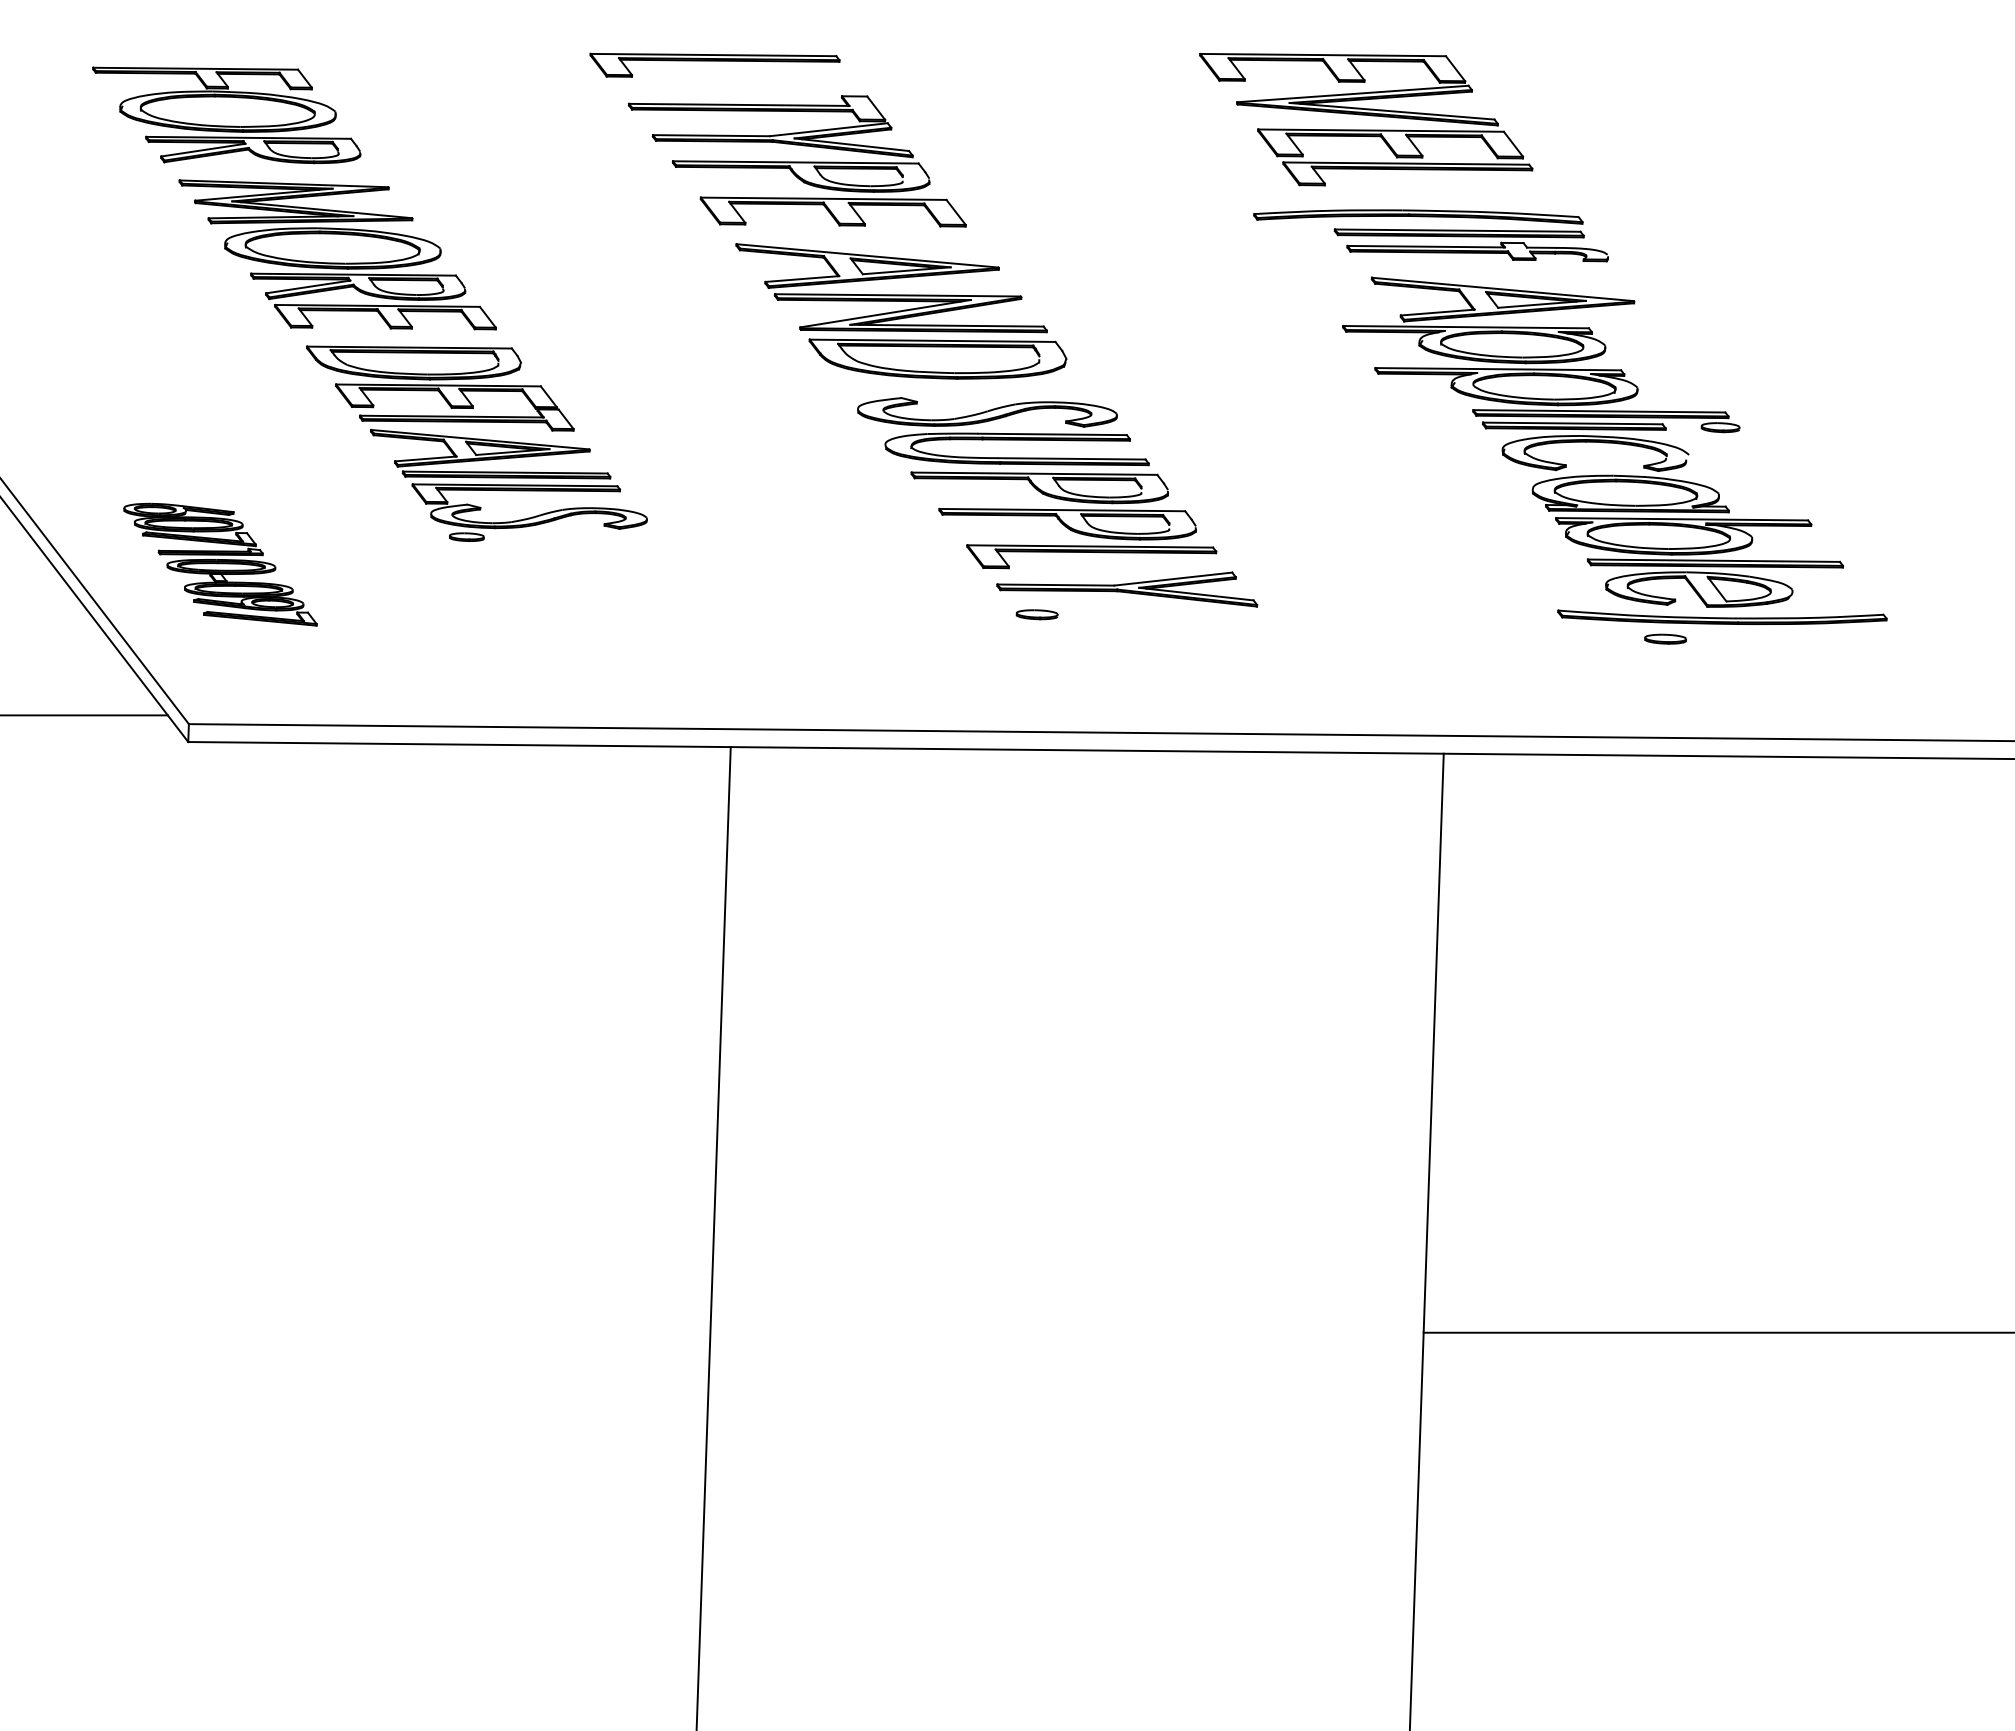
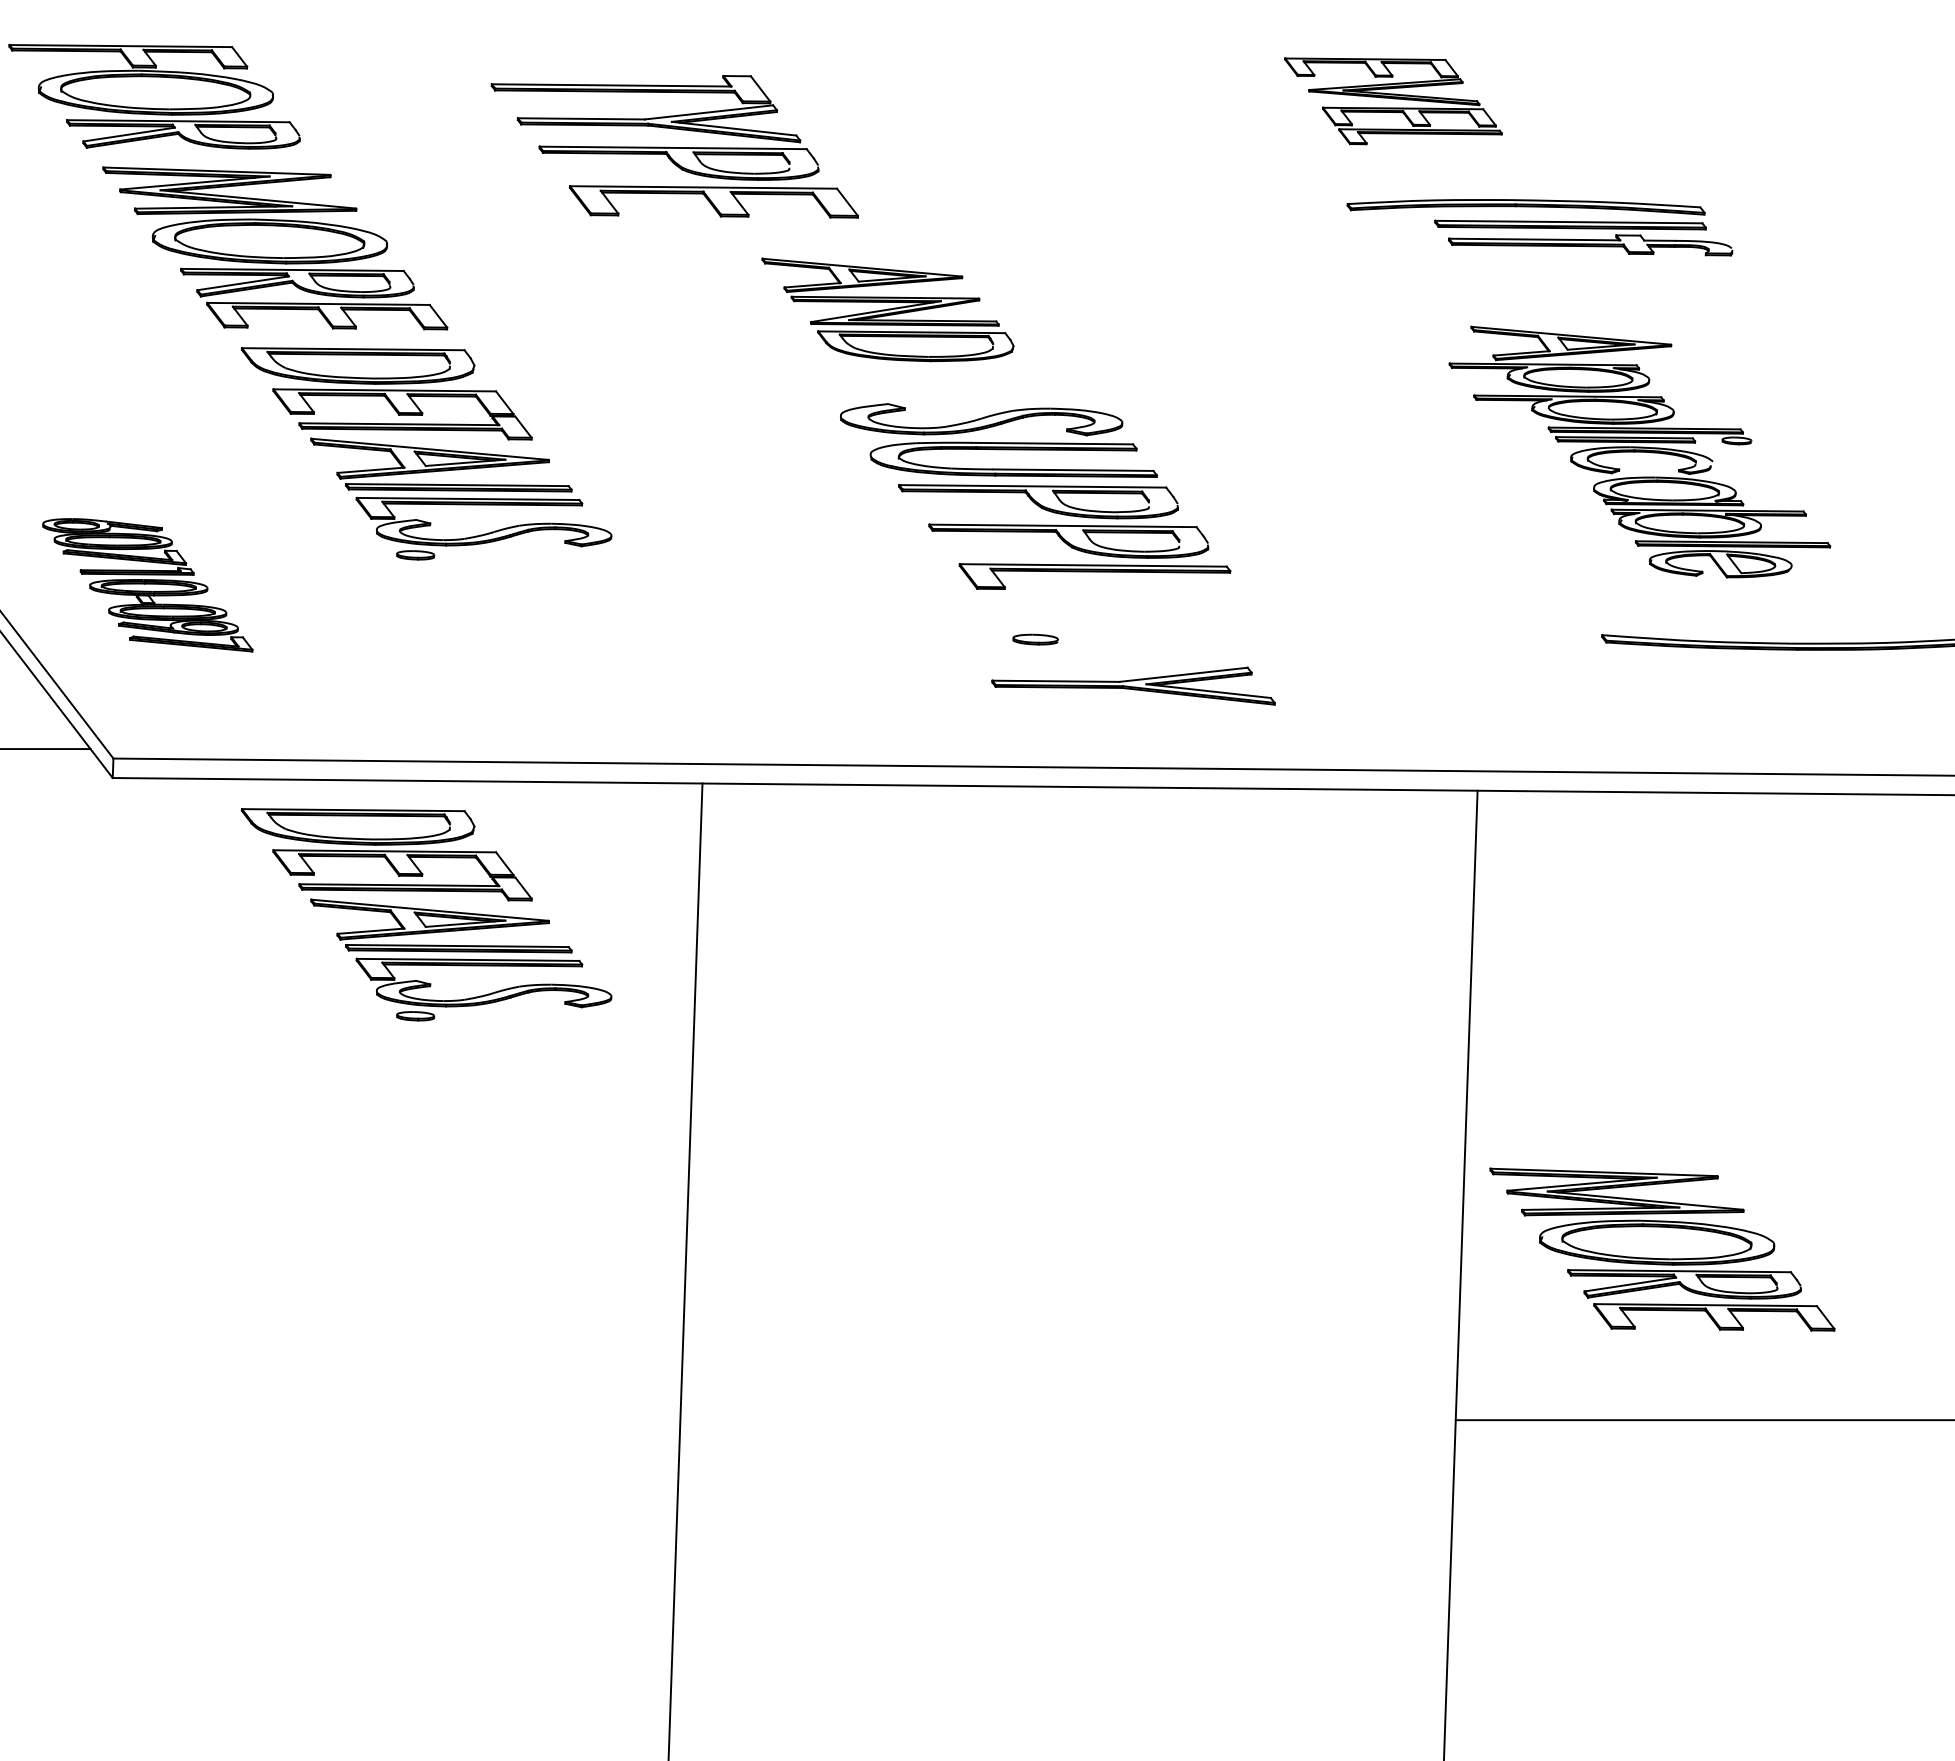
part: (714, 64) -> (684, 41), removed
part: (1366, 119) -> (1393, 101), size x0.6
part: (797, 161) -> (675, 146), moved
part: (1430, 235) -> (1539, 227), moved
part: (901, 311) -> (888, 309), size x0.7
part: (1592, 441) -> (1639, 451), size x0.7
part: (1127, 589) -> (1133, 686), moved
part: (1665, 638) -> (1718, 665), removed
part: (476, 867) -> (426, 914), added
part: (1613, 1175) -> (1662, 1249), added

